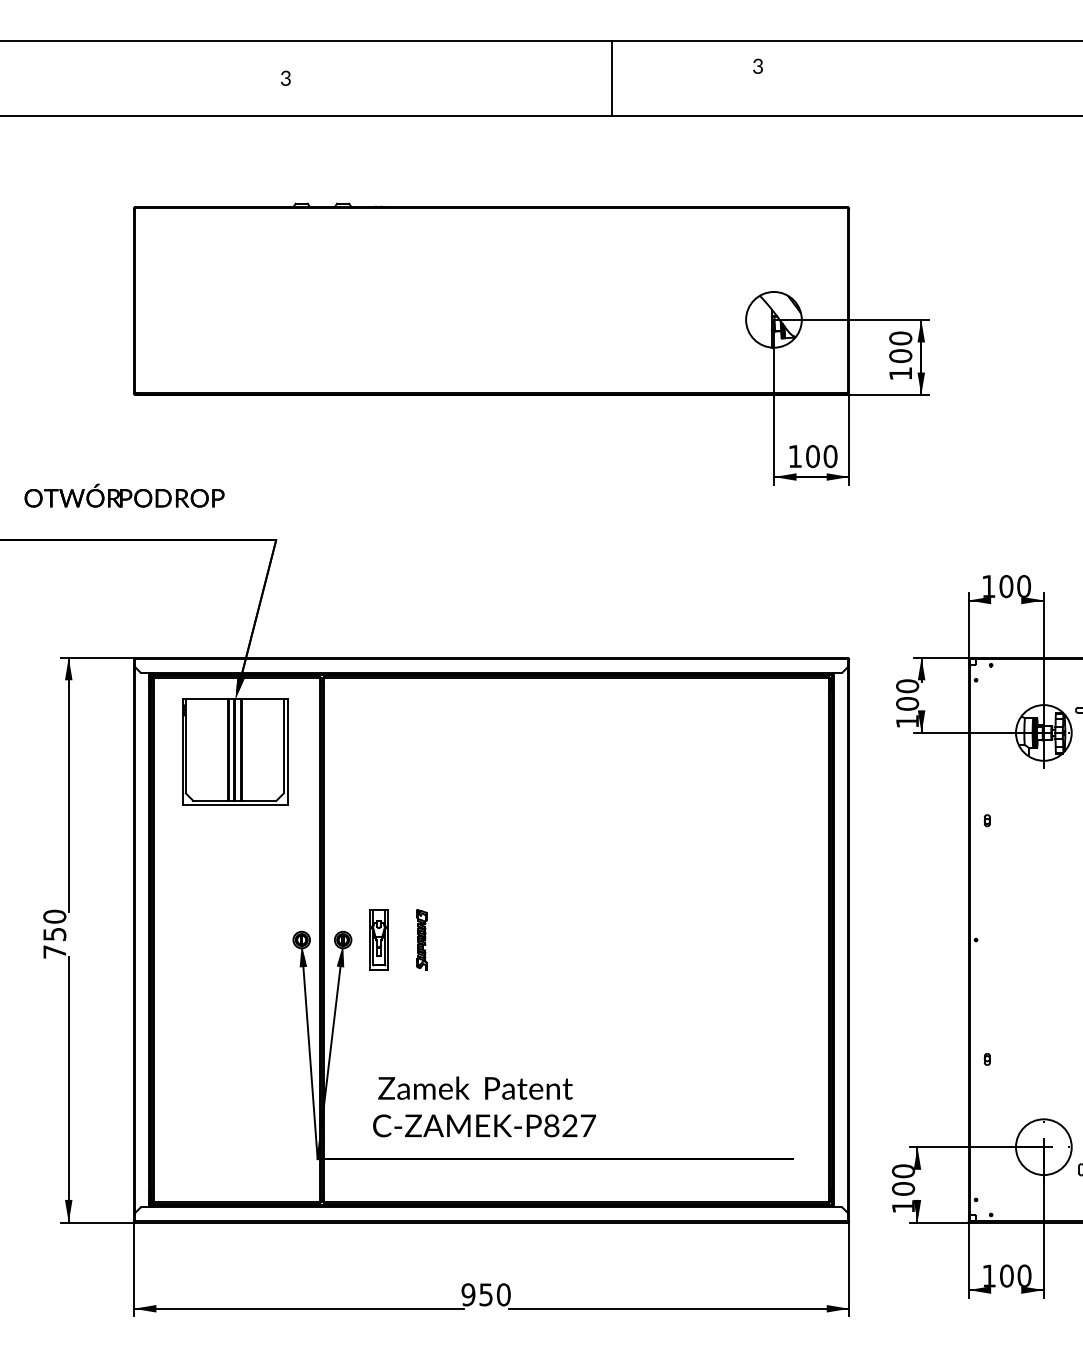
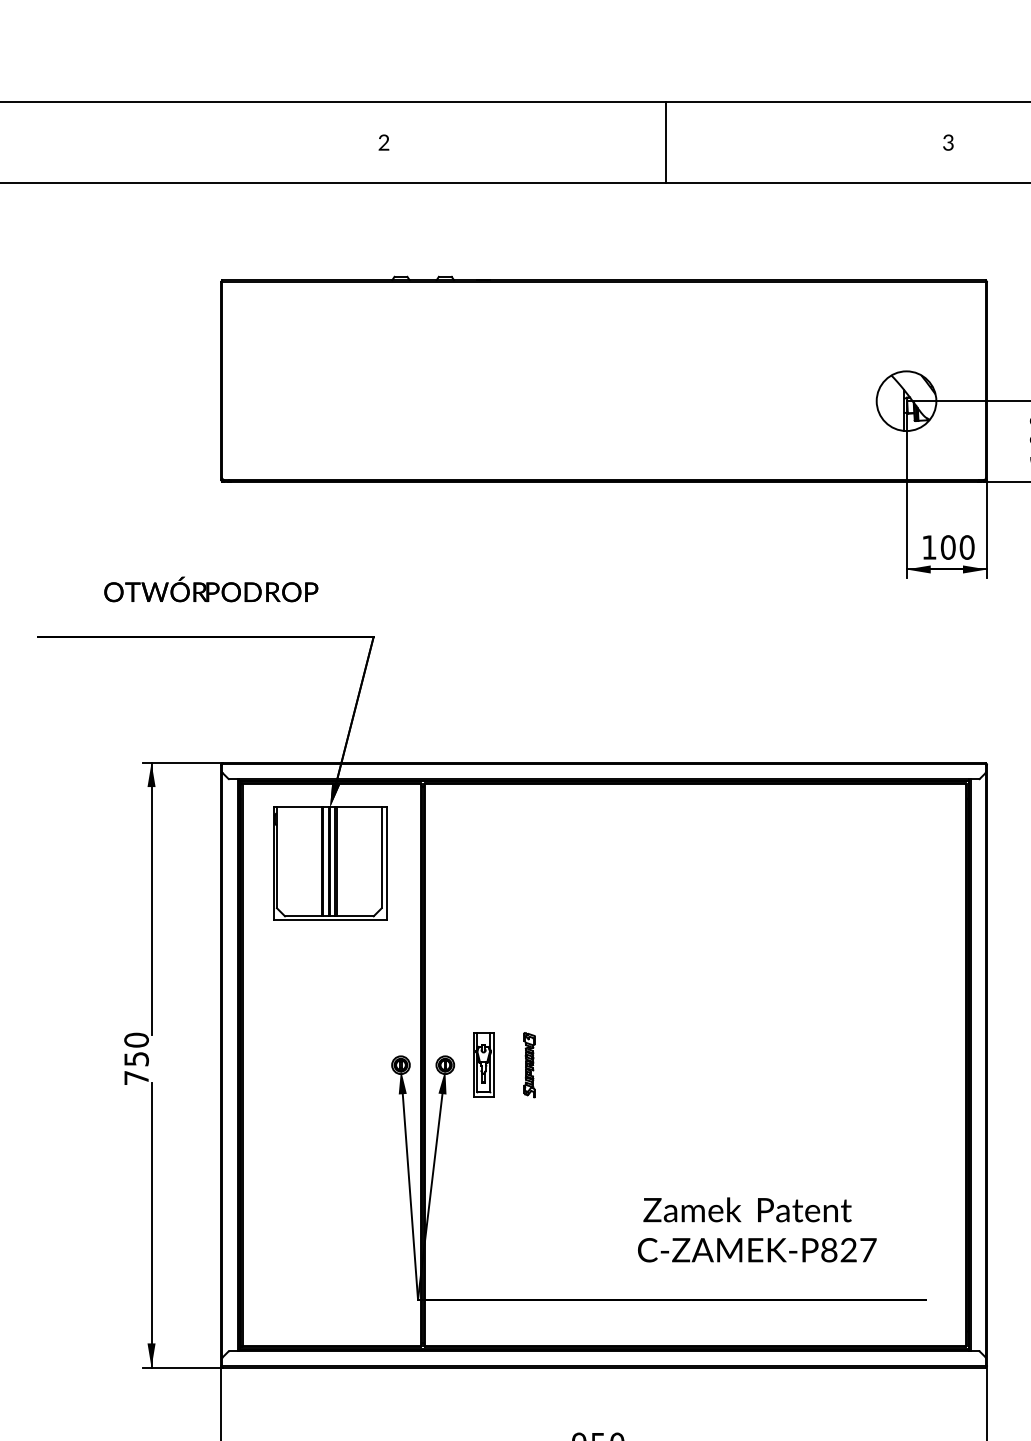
text: (757, 65) -> (947, 141), moved
line: (612, 78) -> (666, 142), moved
text: (285, 80) -> (383, 144), 3 -> 2
text: (484, 1106) -> (757, 1229), moved

